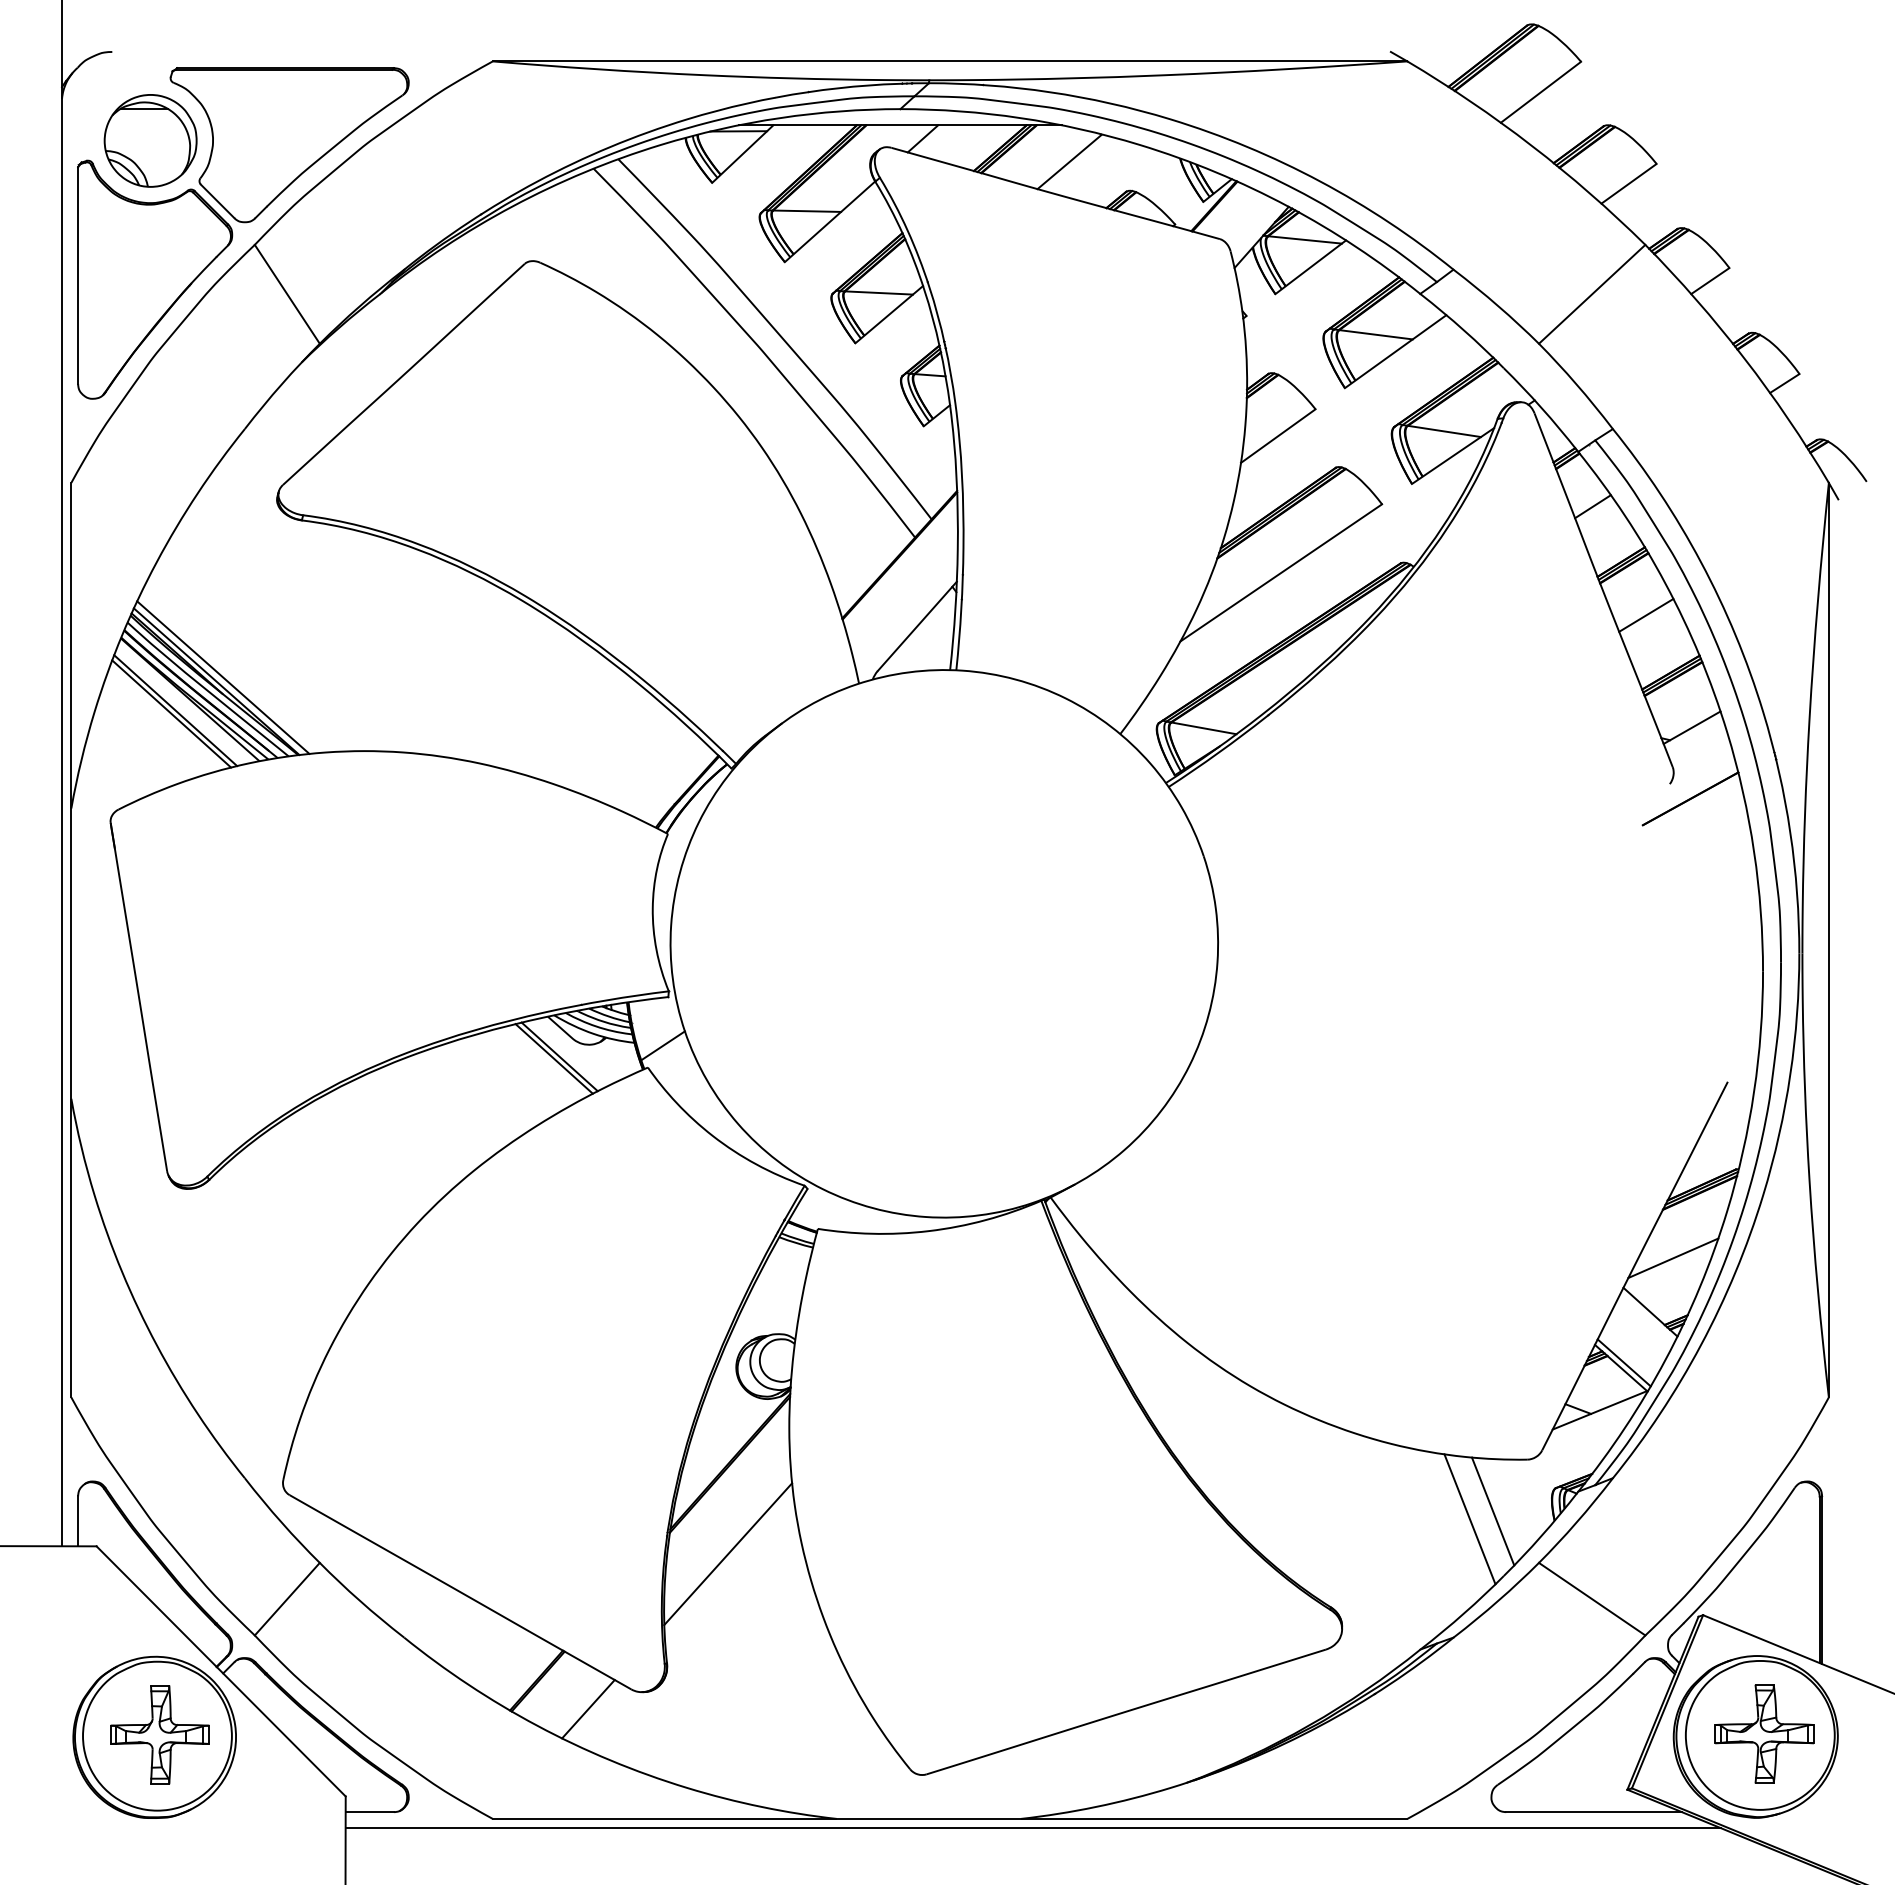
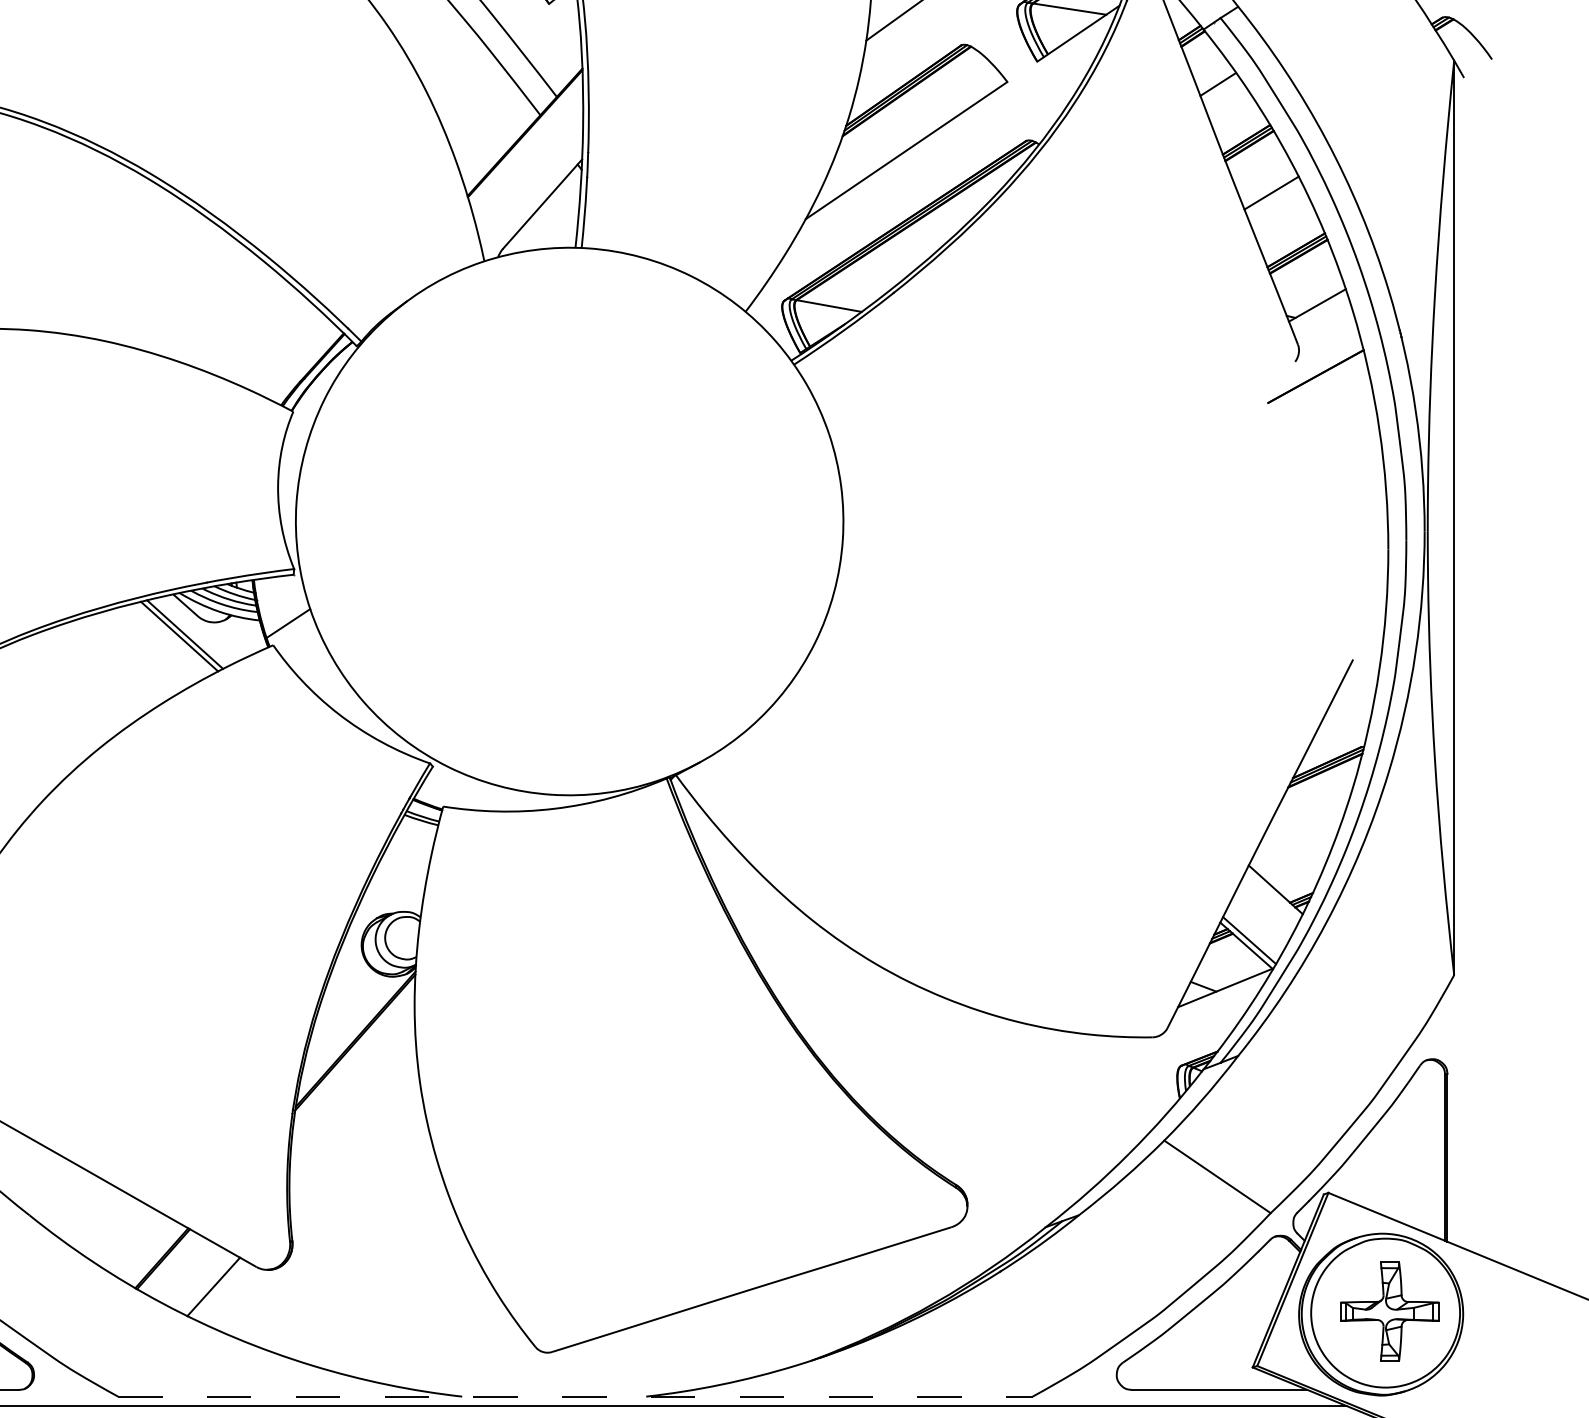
line: (1673, 1258) -> (1298, 836), removed
line: (1492, 1511) -> (1117, 1089), removed
line: (1469, 1519) -> (1094, 1097), removed
line: (728, 1554) -> (353, 1132), removed
line: (950, 1818) -> (575, 1396), solid -> dashed

